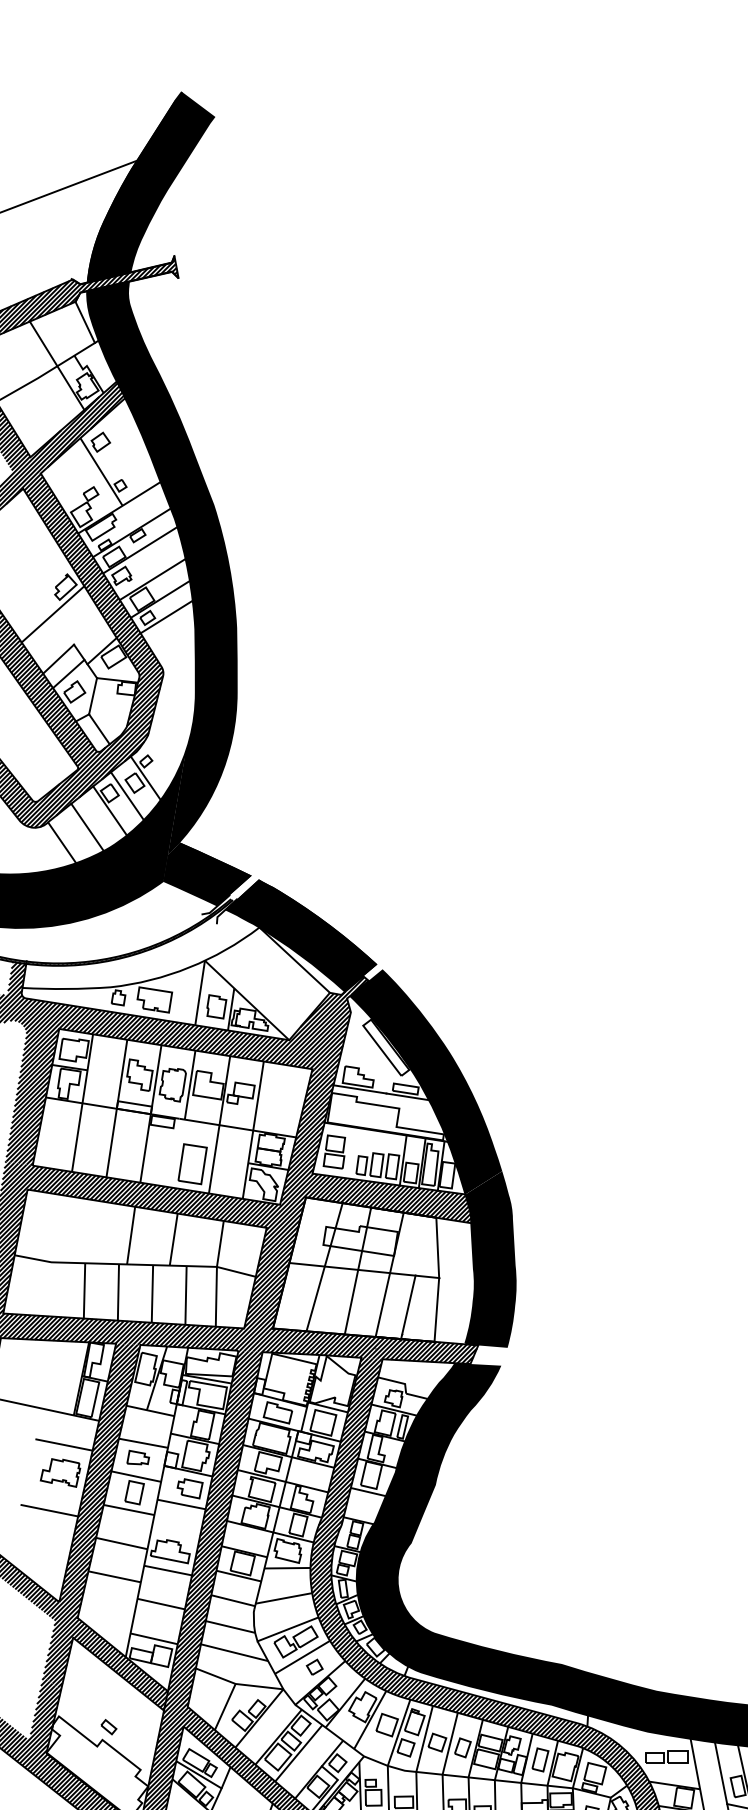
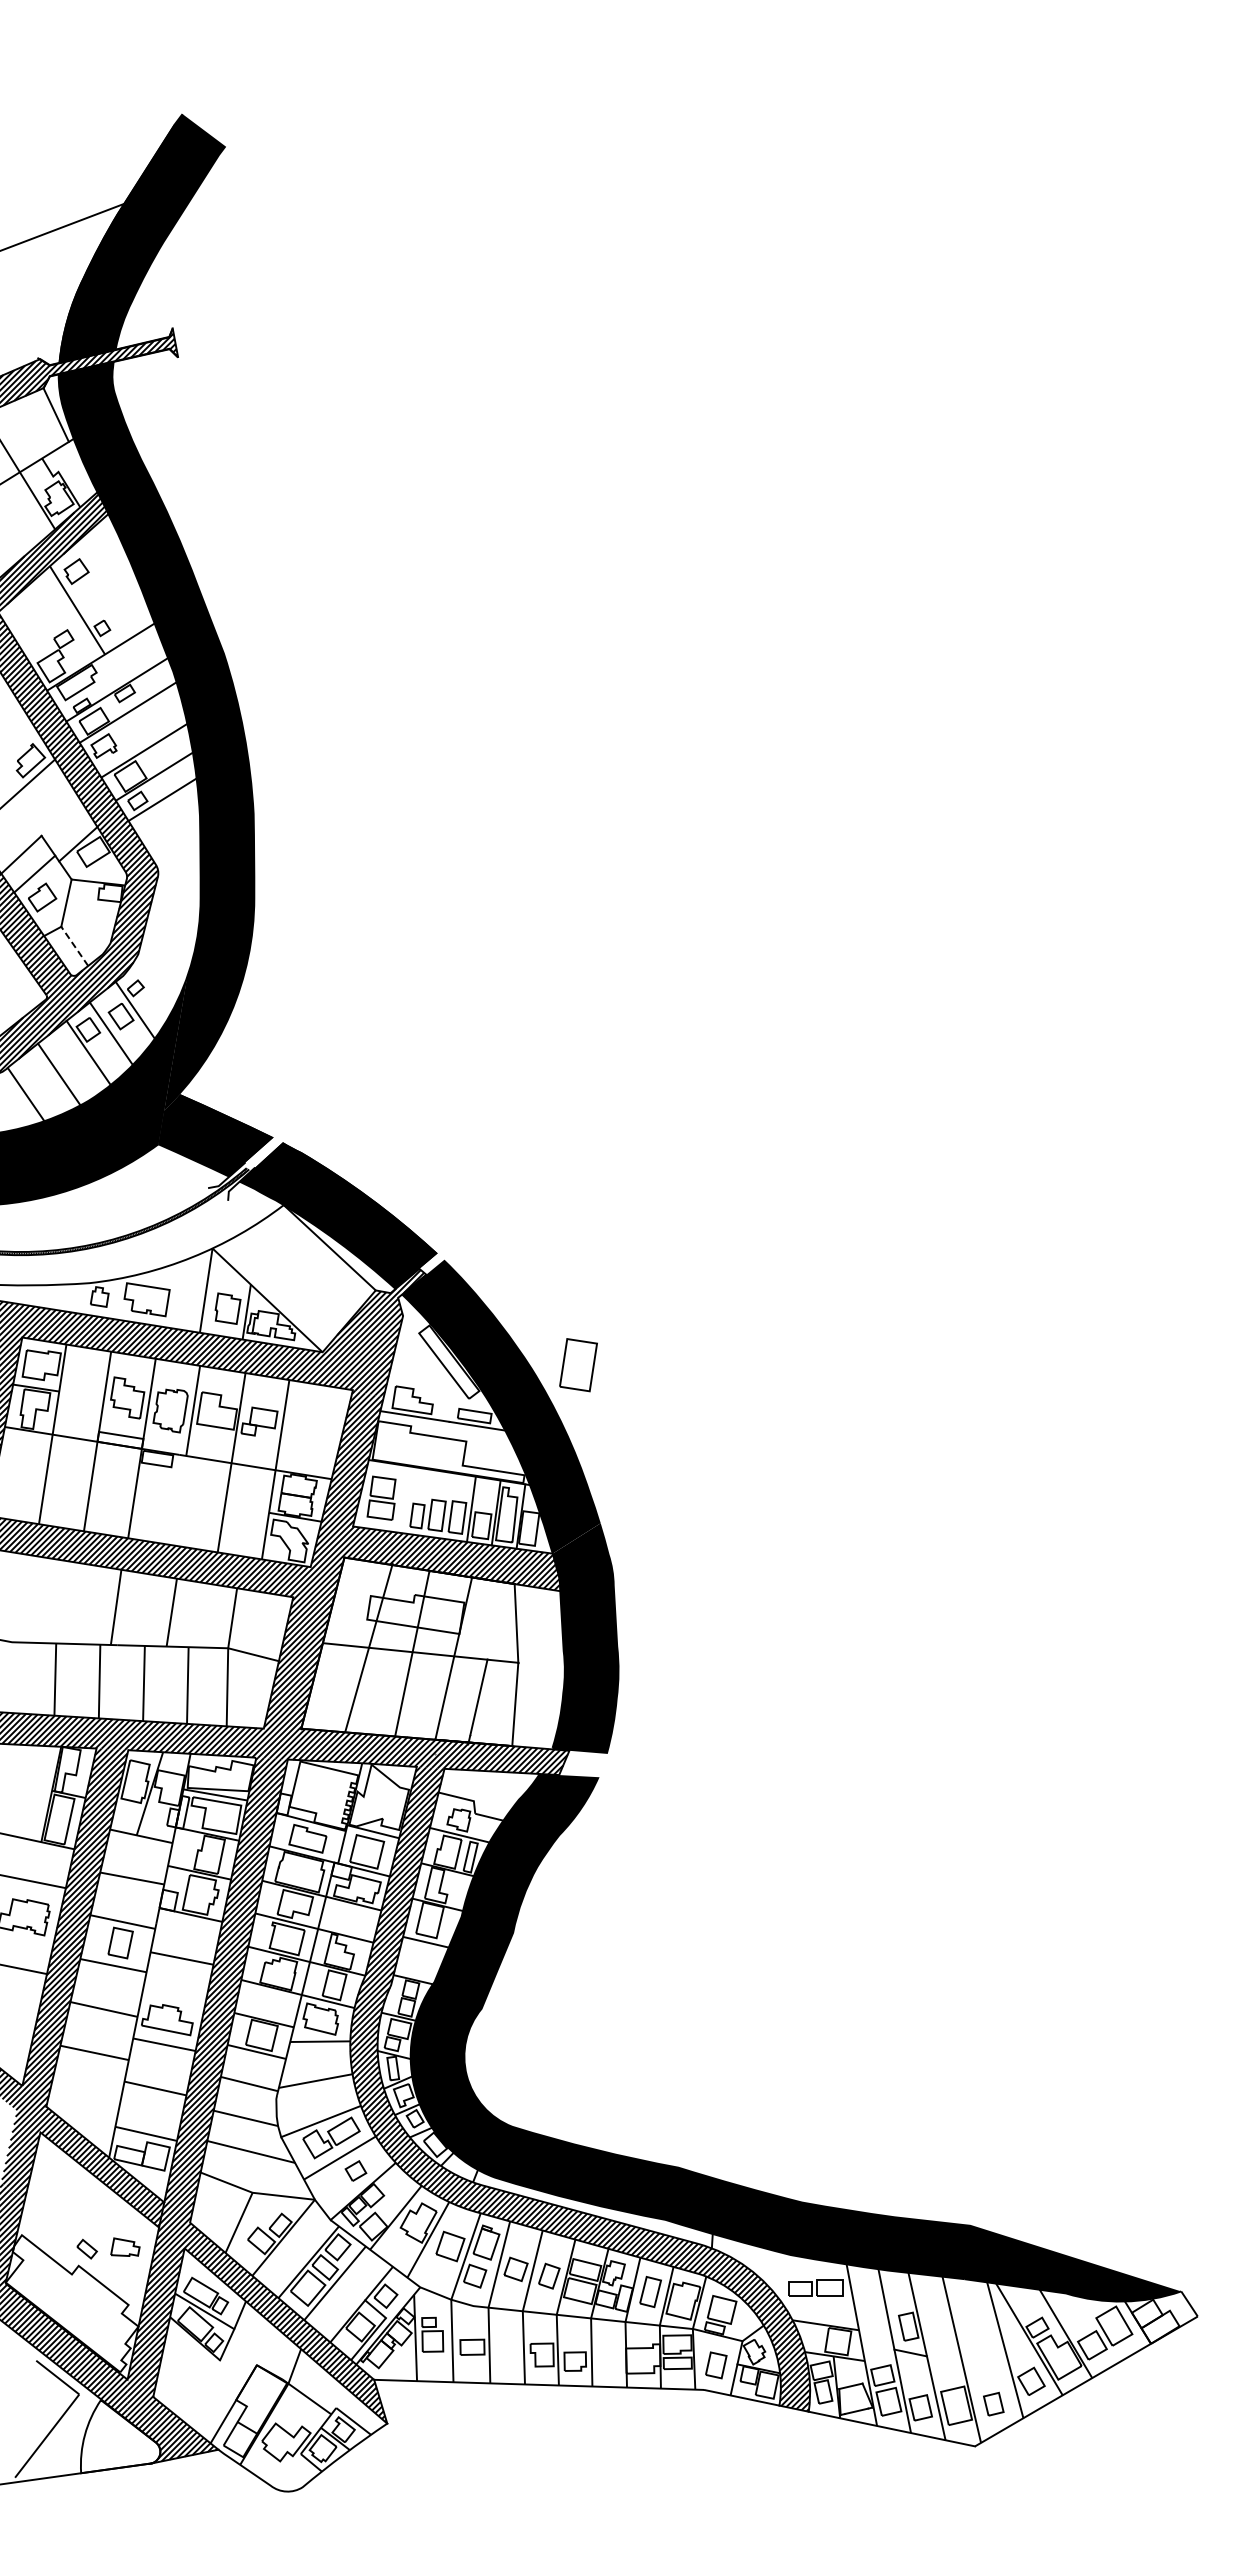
line: (99, 729) -> (74, 946), solid -> dashed
part: (192, 1164) -> (578, 1365), moved
part: (138, 1457) -> (125, 2246), moved
part: (190, 1488) -> (193, 1937), removed

